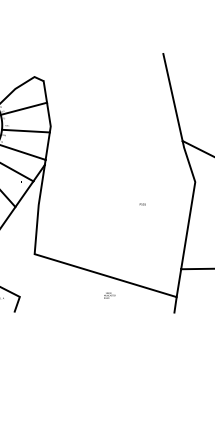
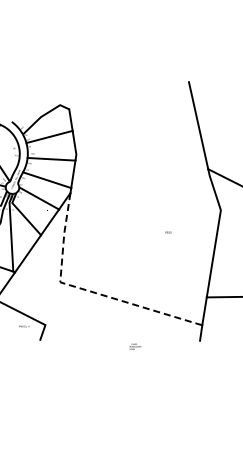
line: (60, 262) -> (86, 290), solid -> dashed
text: (109, 295) -> (135, 346), moved

